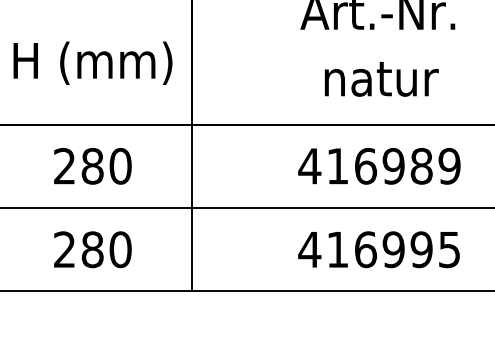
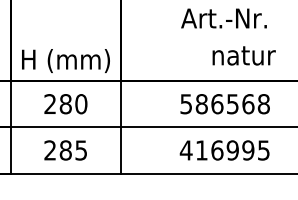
text: (92, 62) -> (65, 60), moved
text: (380, 78) -> (243, 55), moved
text: (378, 166) -> (224, 104), 416989 -> 586568
text: (120, 249) -> (81, 150), 280 -> 285

